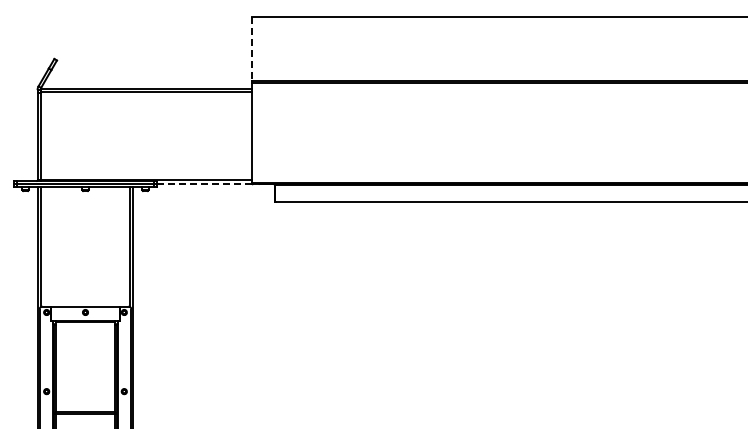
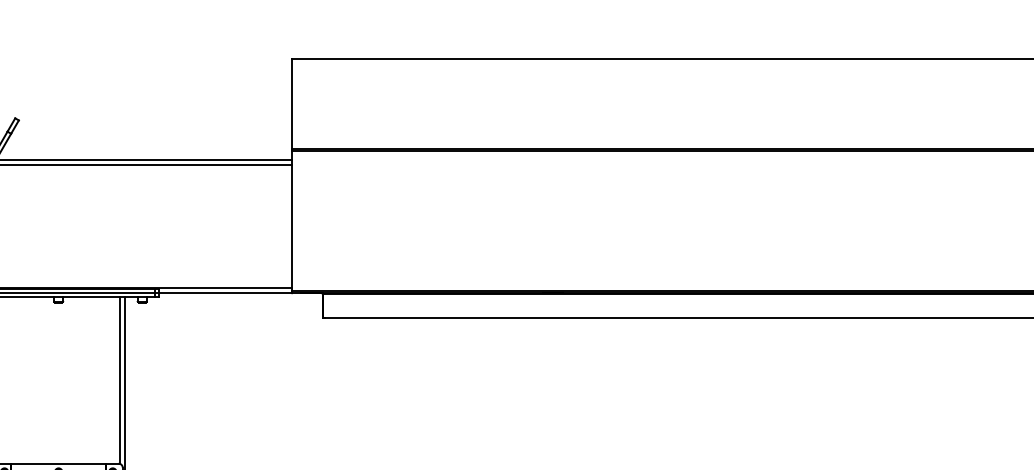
line: (252, 49) -> (291, 105), dashed -> solid
line: (204, 184) -> (224, 293), dashed -> solid

